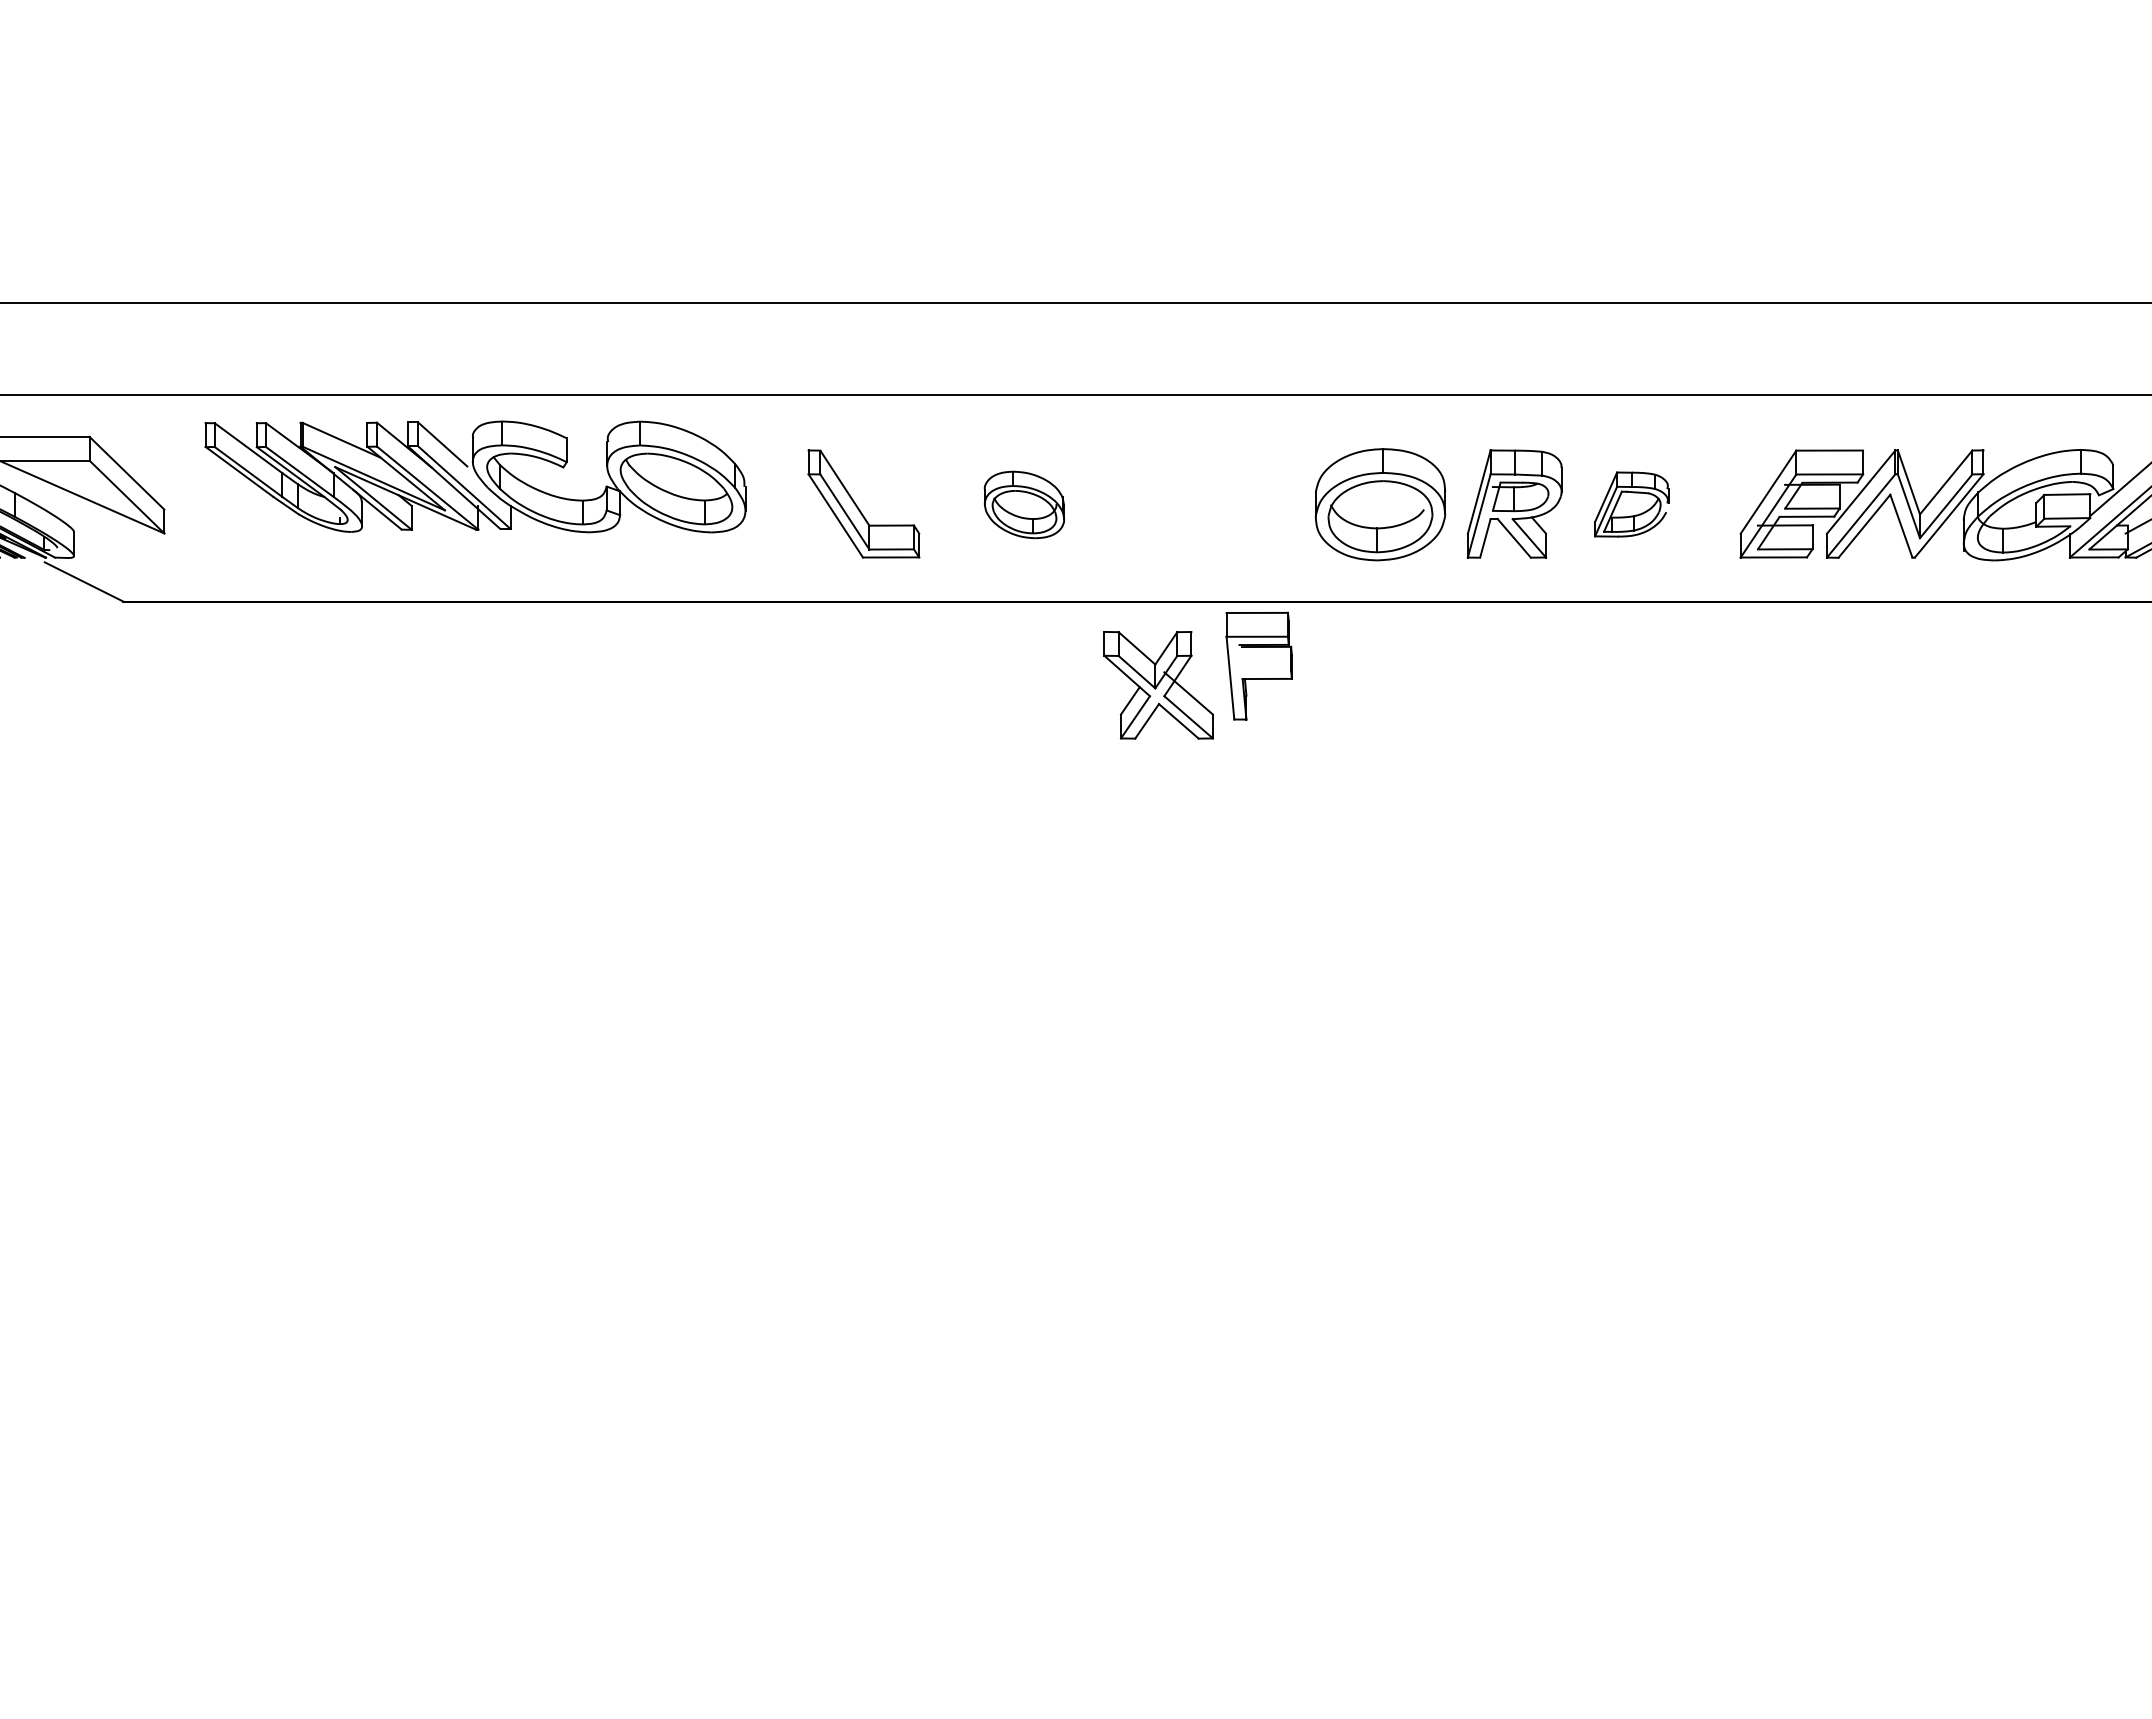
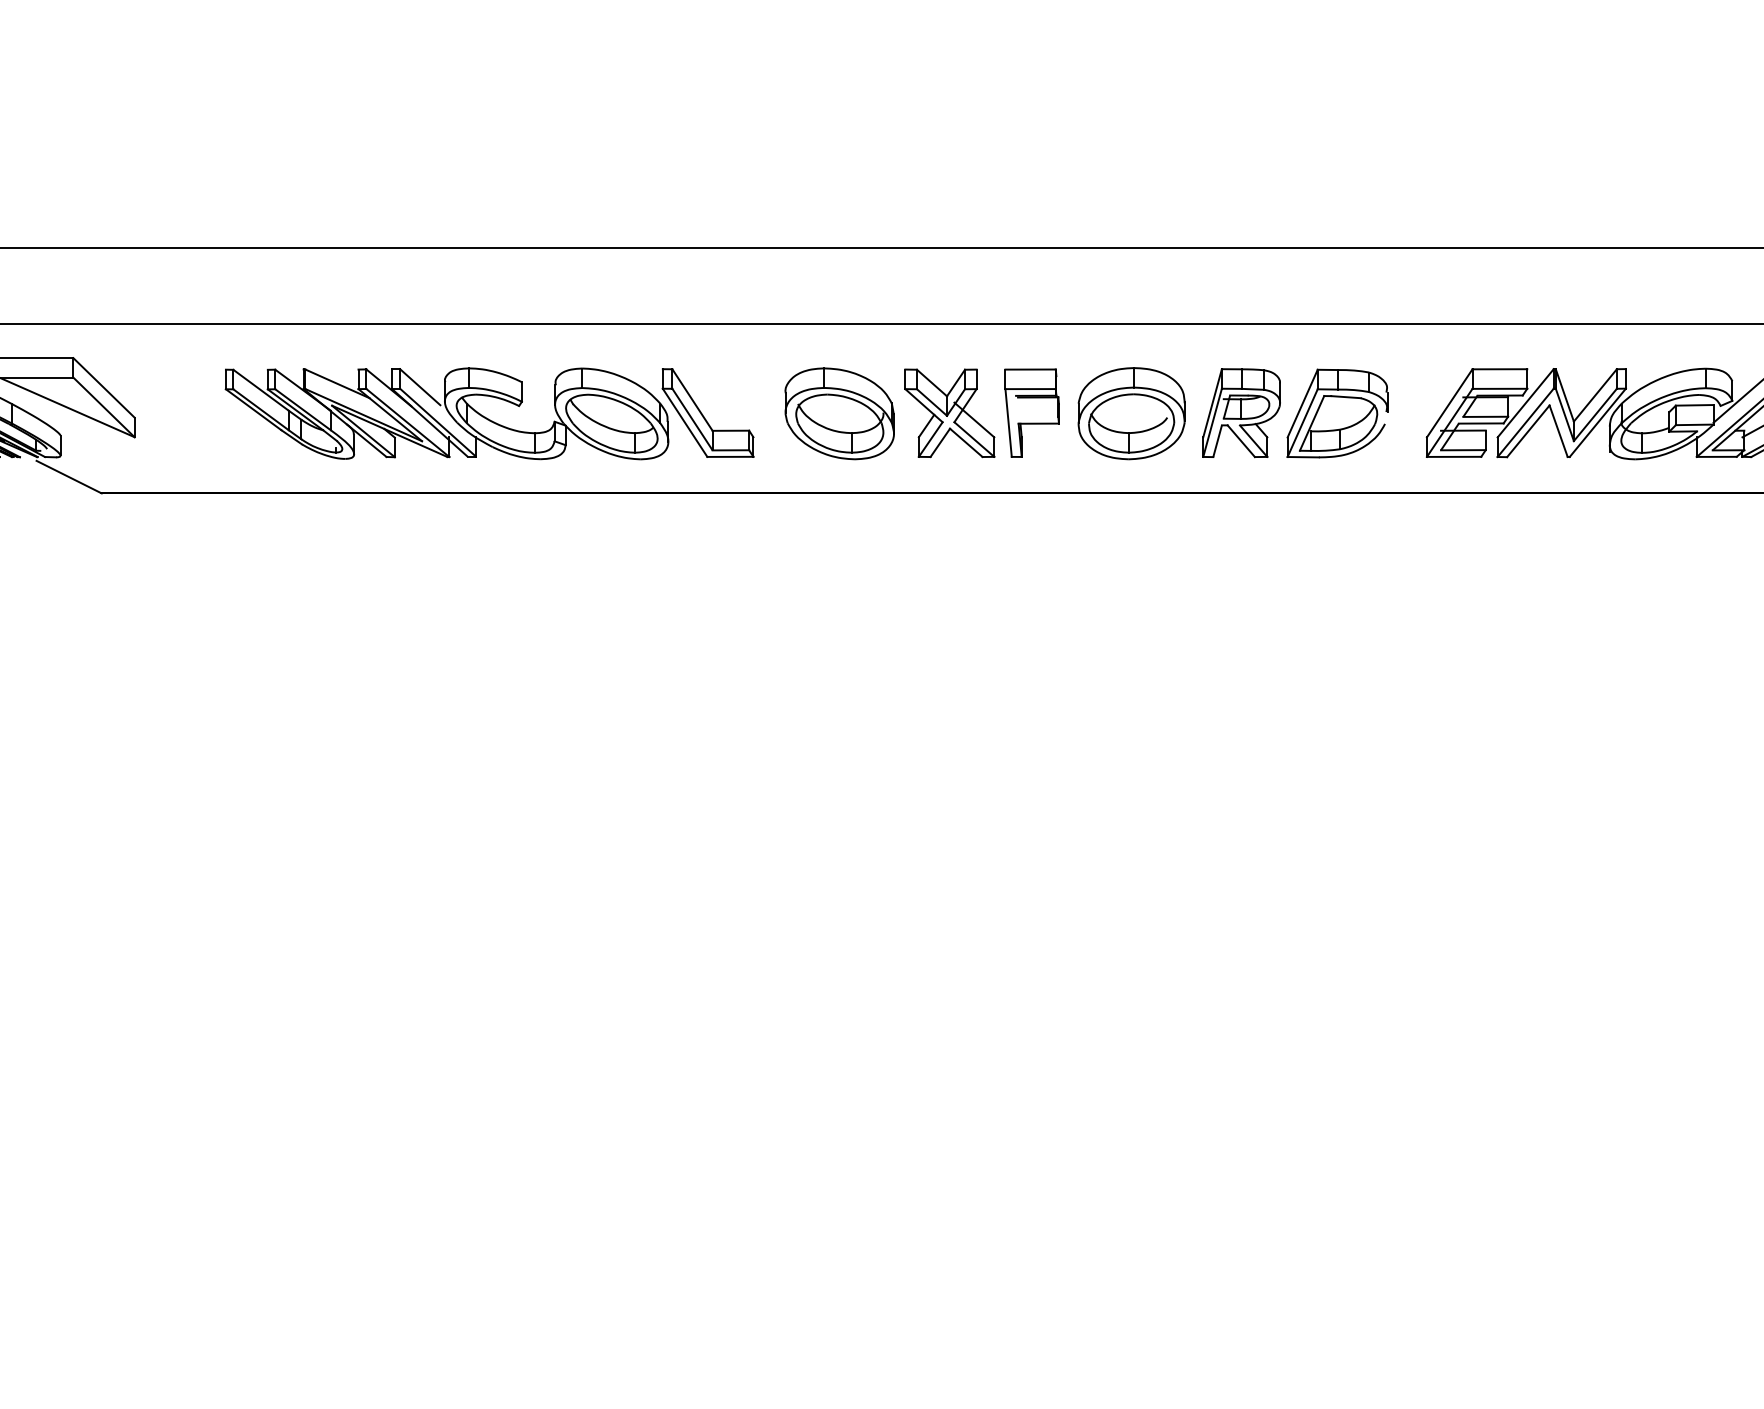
part: (475, 476) -> (447, 413), moved
part: (1024, 504) -> (839, 413), size x1.67
part: (1631, 504) -> (1337, 413), size x1.67
part: (1258, 665) -> (1031, 412), moved
part: (1158, 685) -> (949, 413), moved

